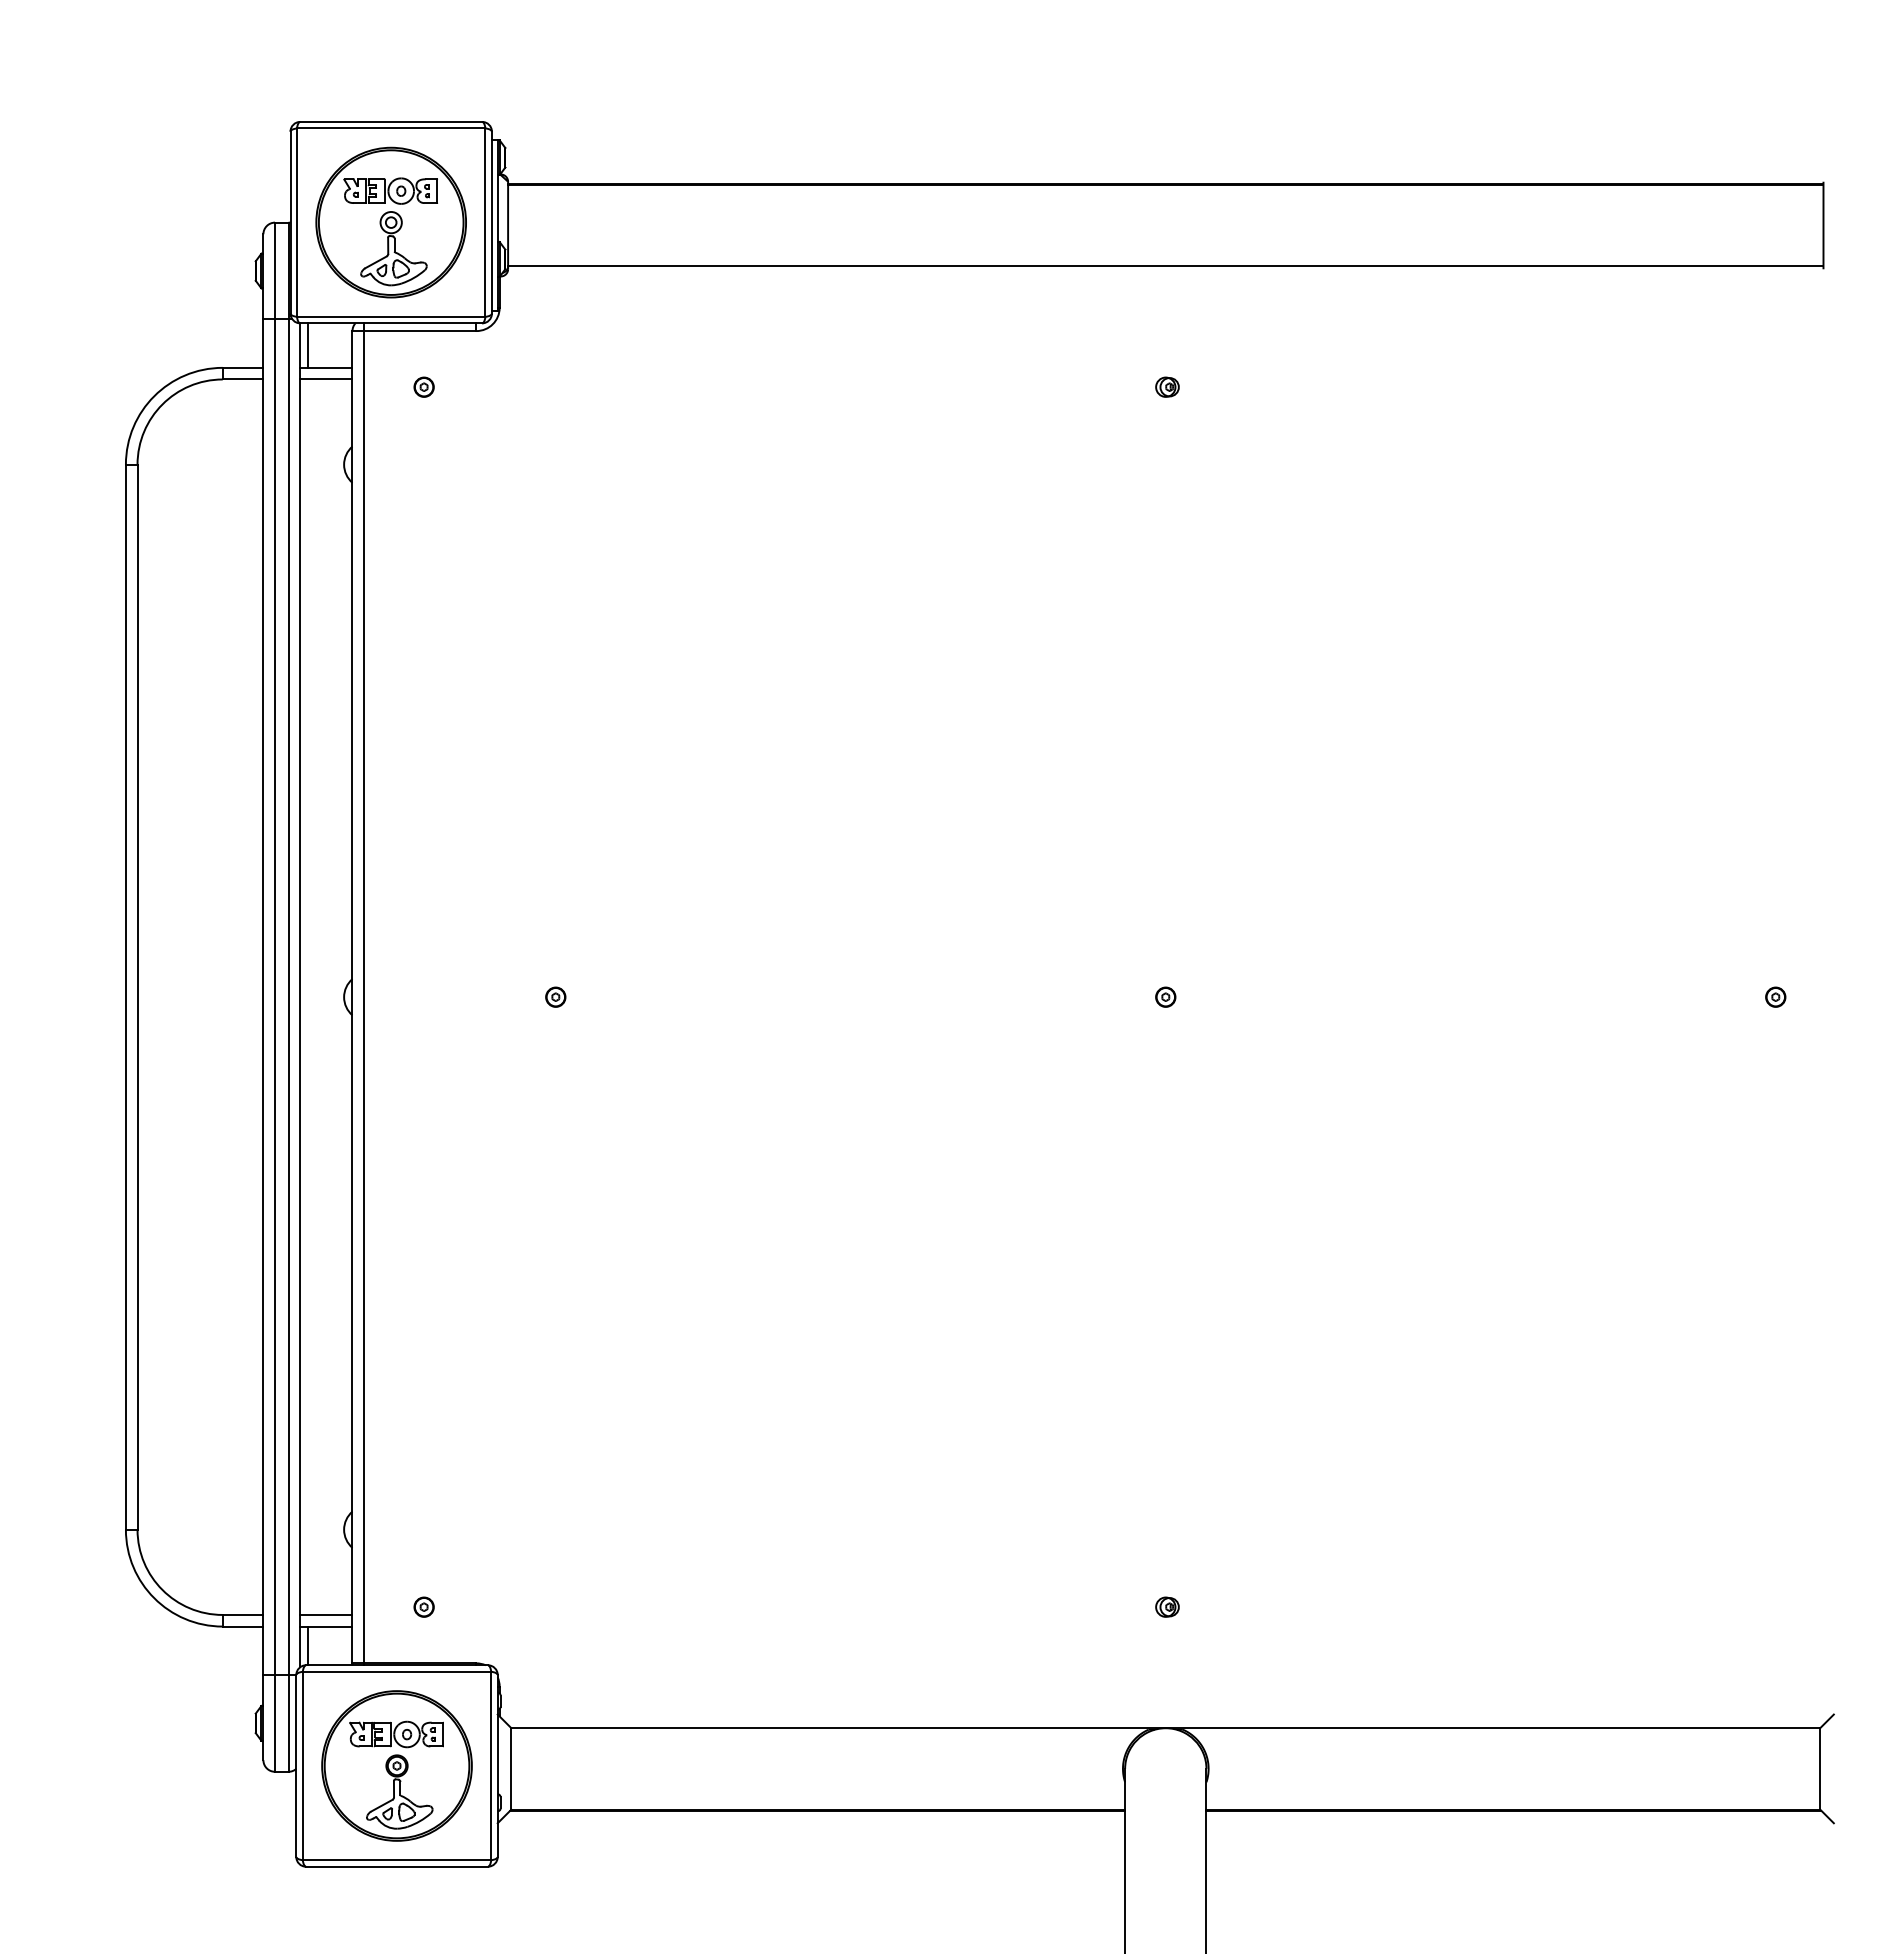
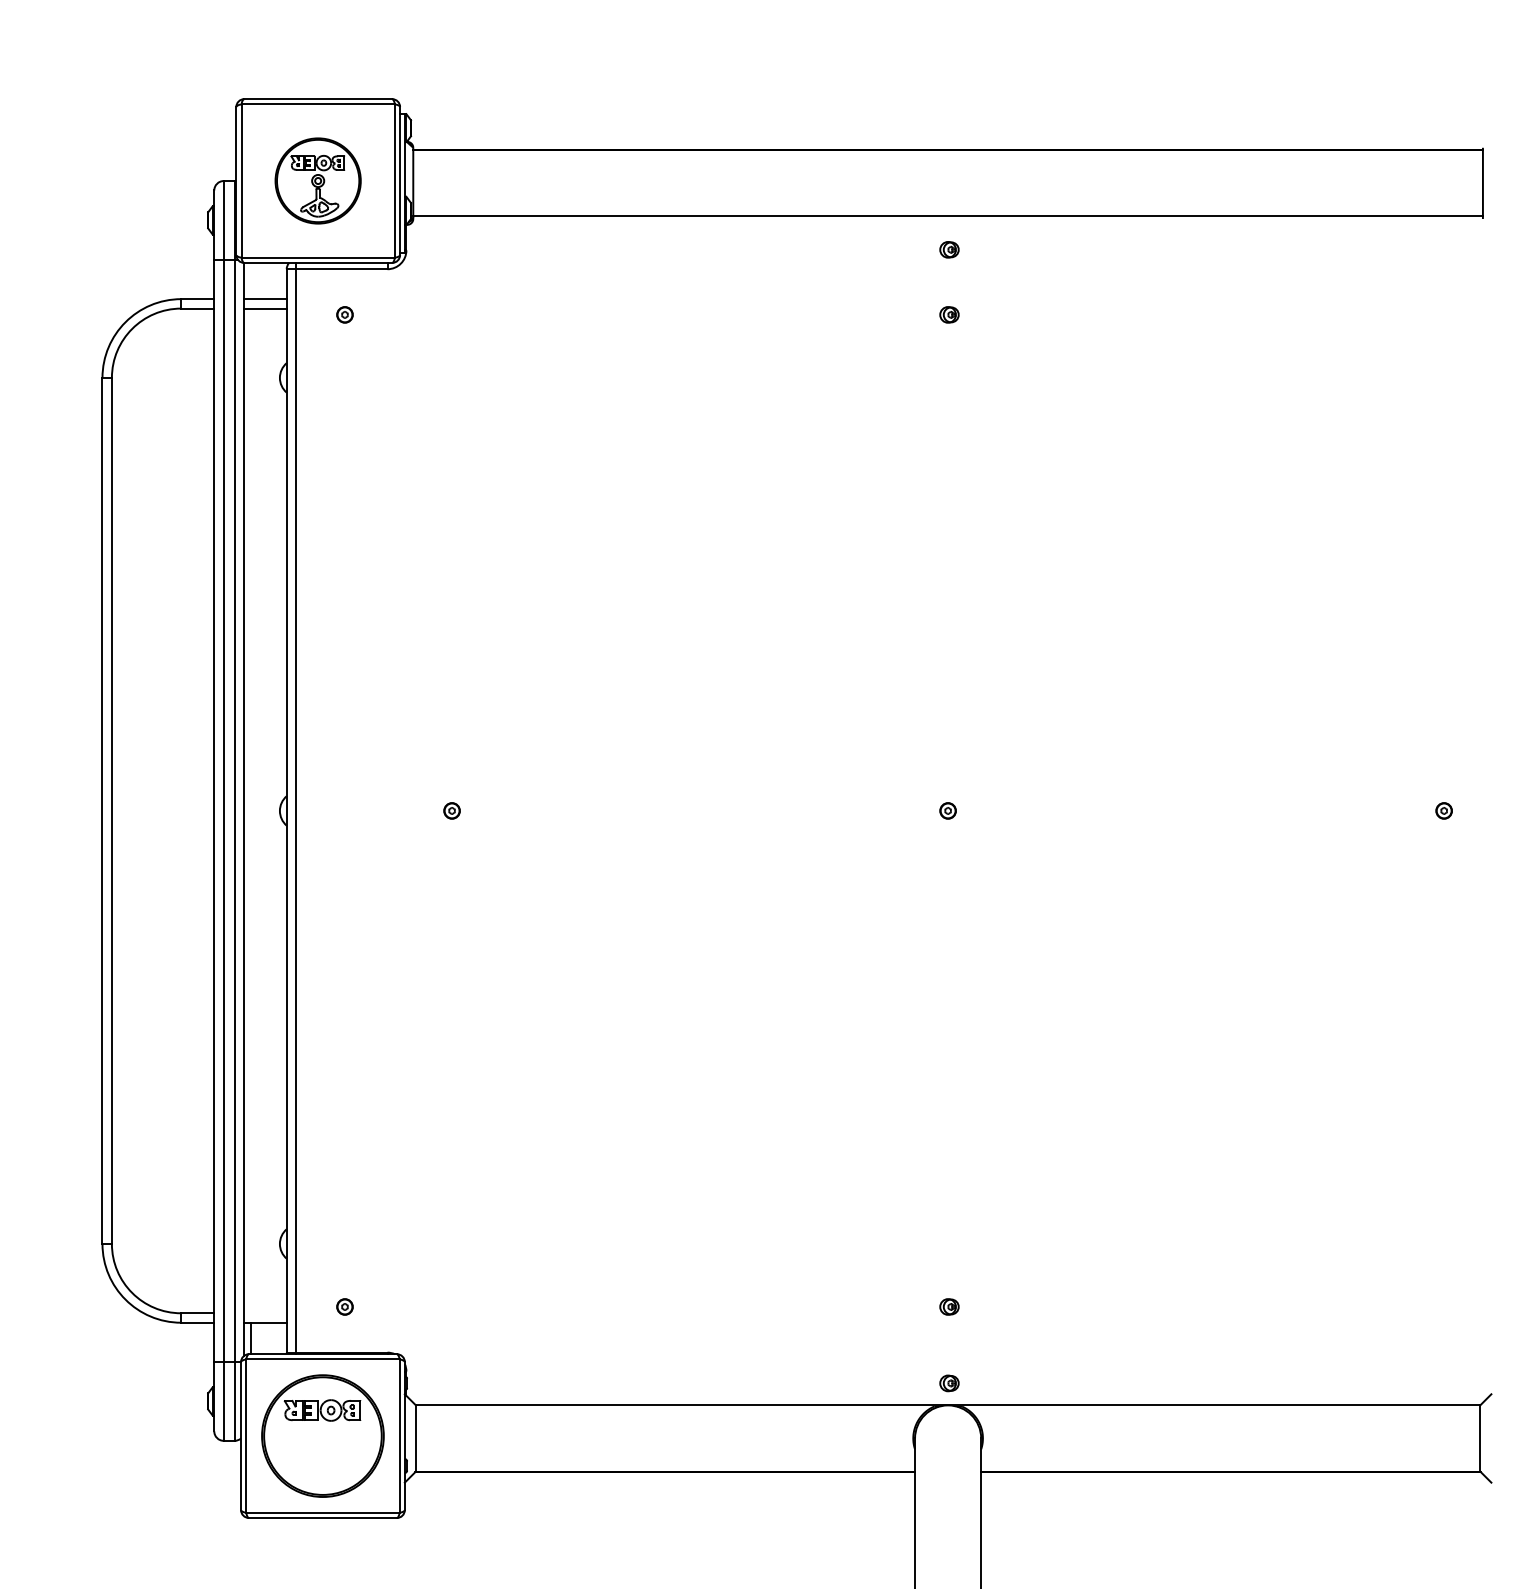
part: (390, 222) -> (317, 180), size x0.7
part: (1167, 306) -> (949, 249), added
line: (307, 345) -> (250, 280), removed
line: (326, 1614) -> (265, 1312), removed
part: (1167, 1700) -> (949, 1382), added
part: (399, 1791) -> (324, 1456), removed

